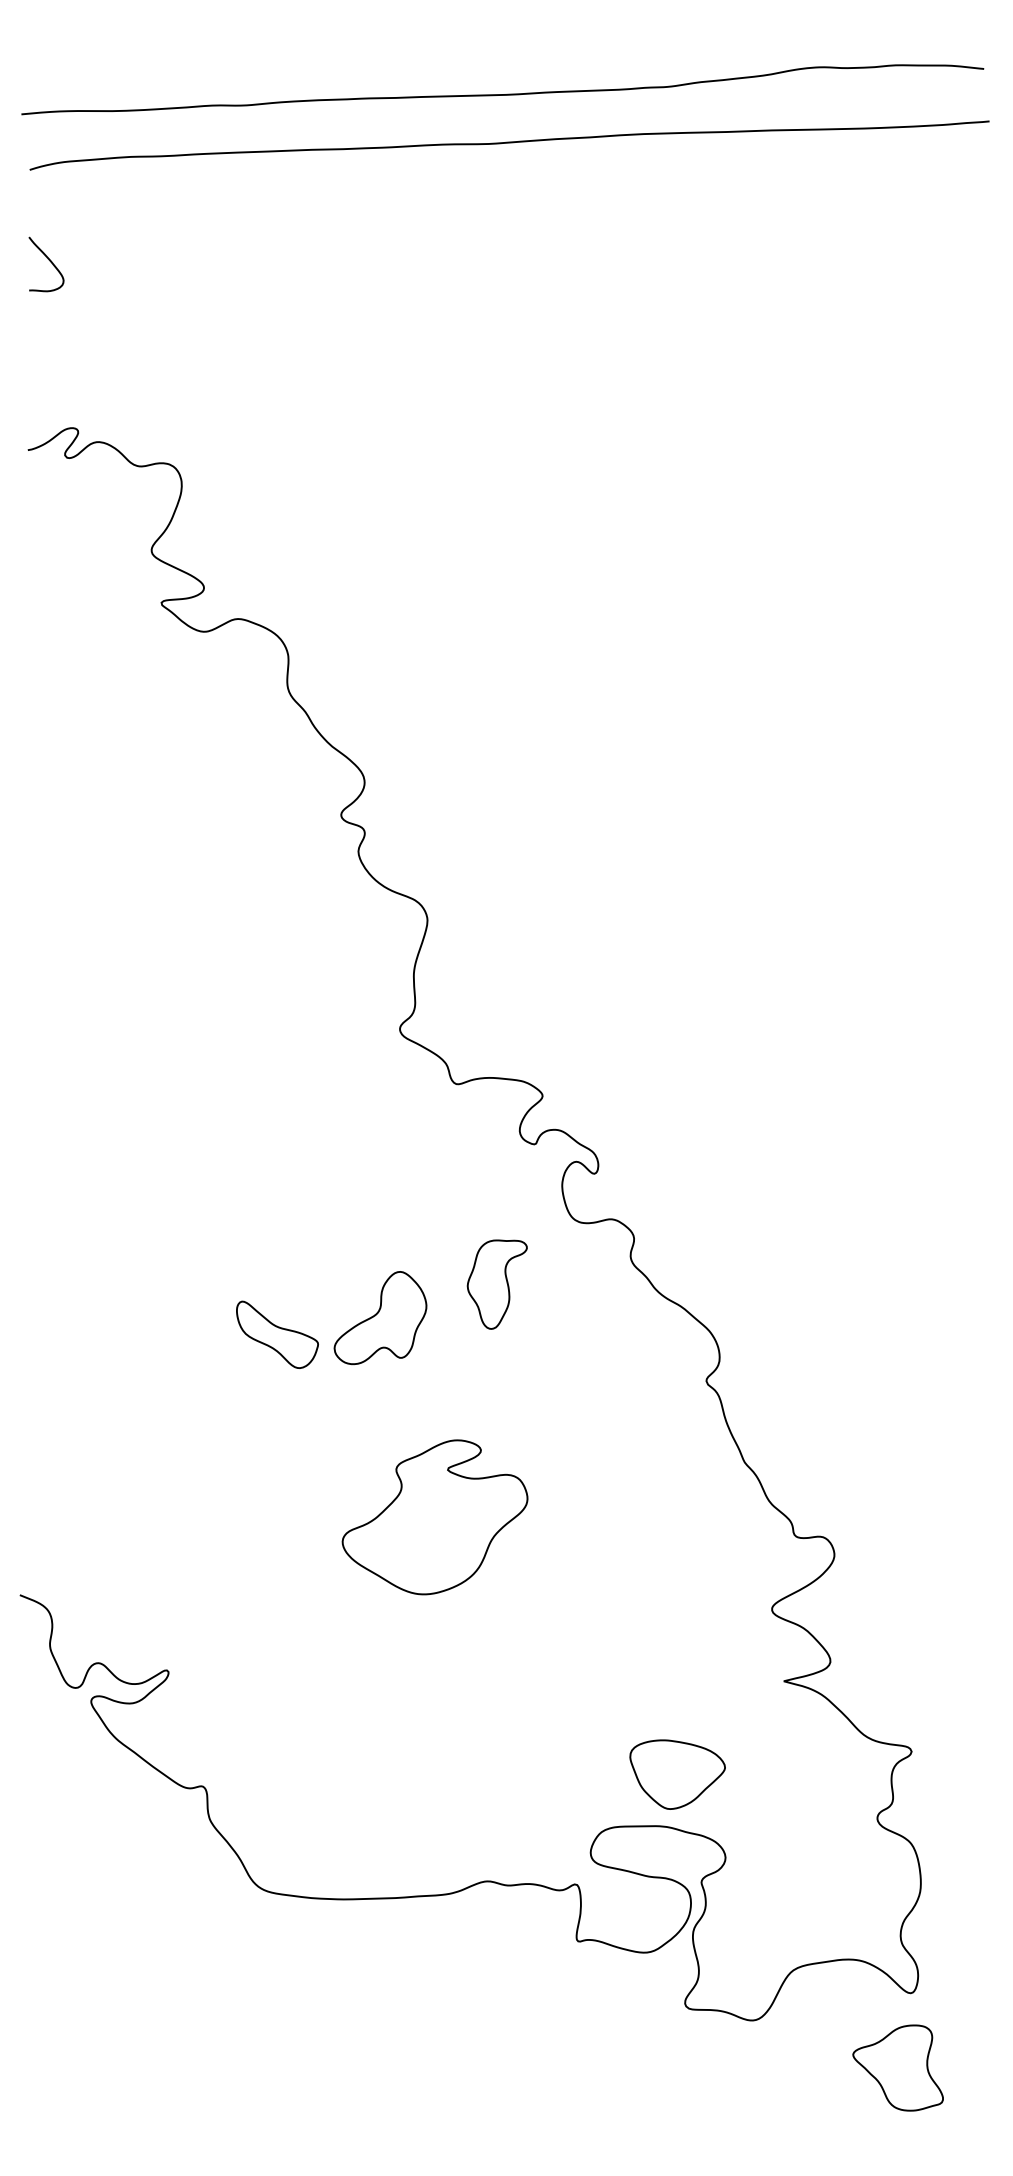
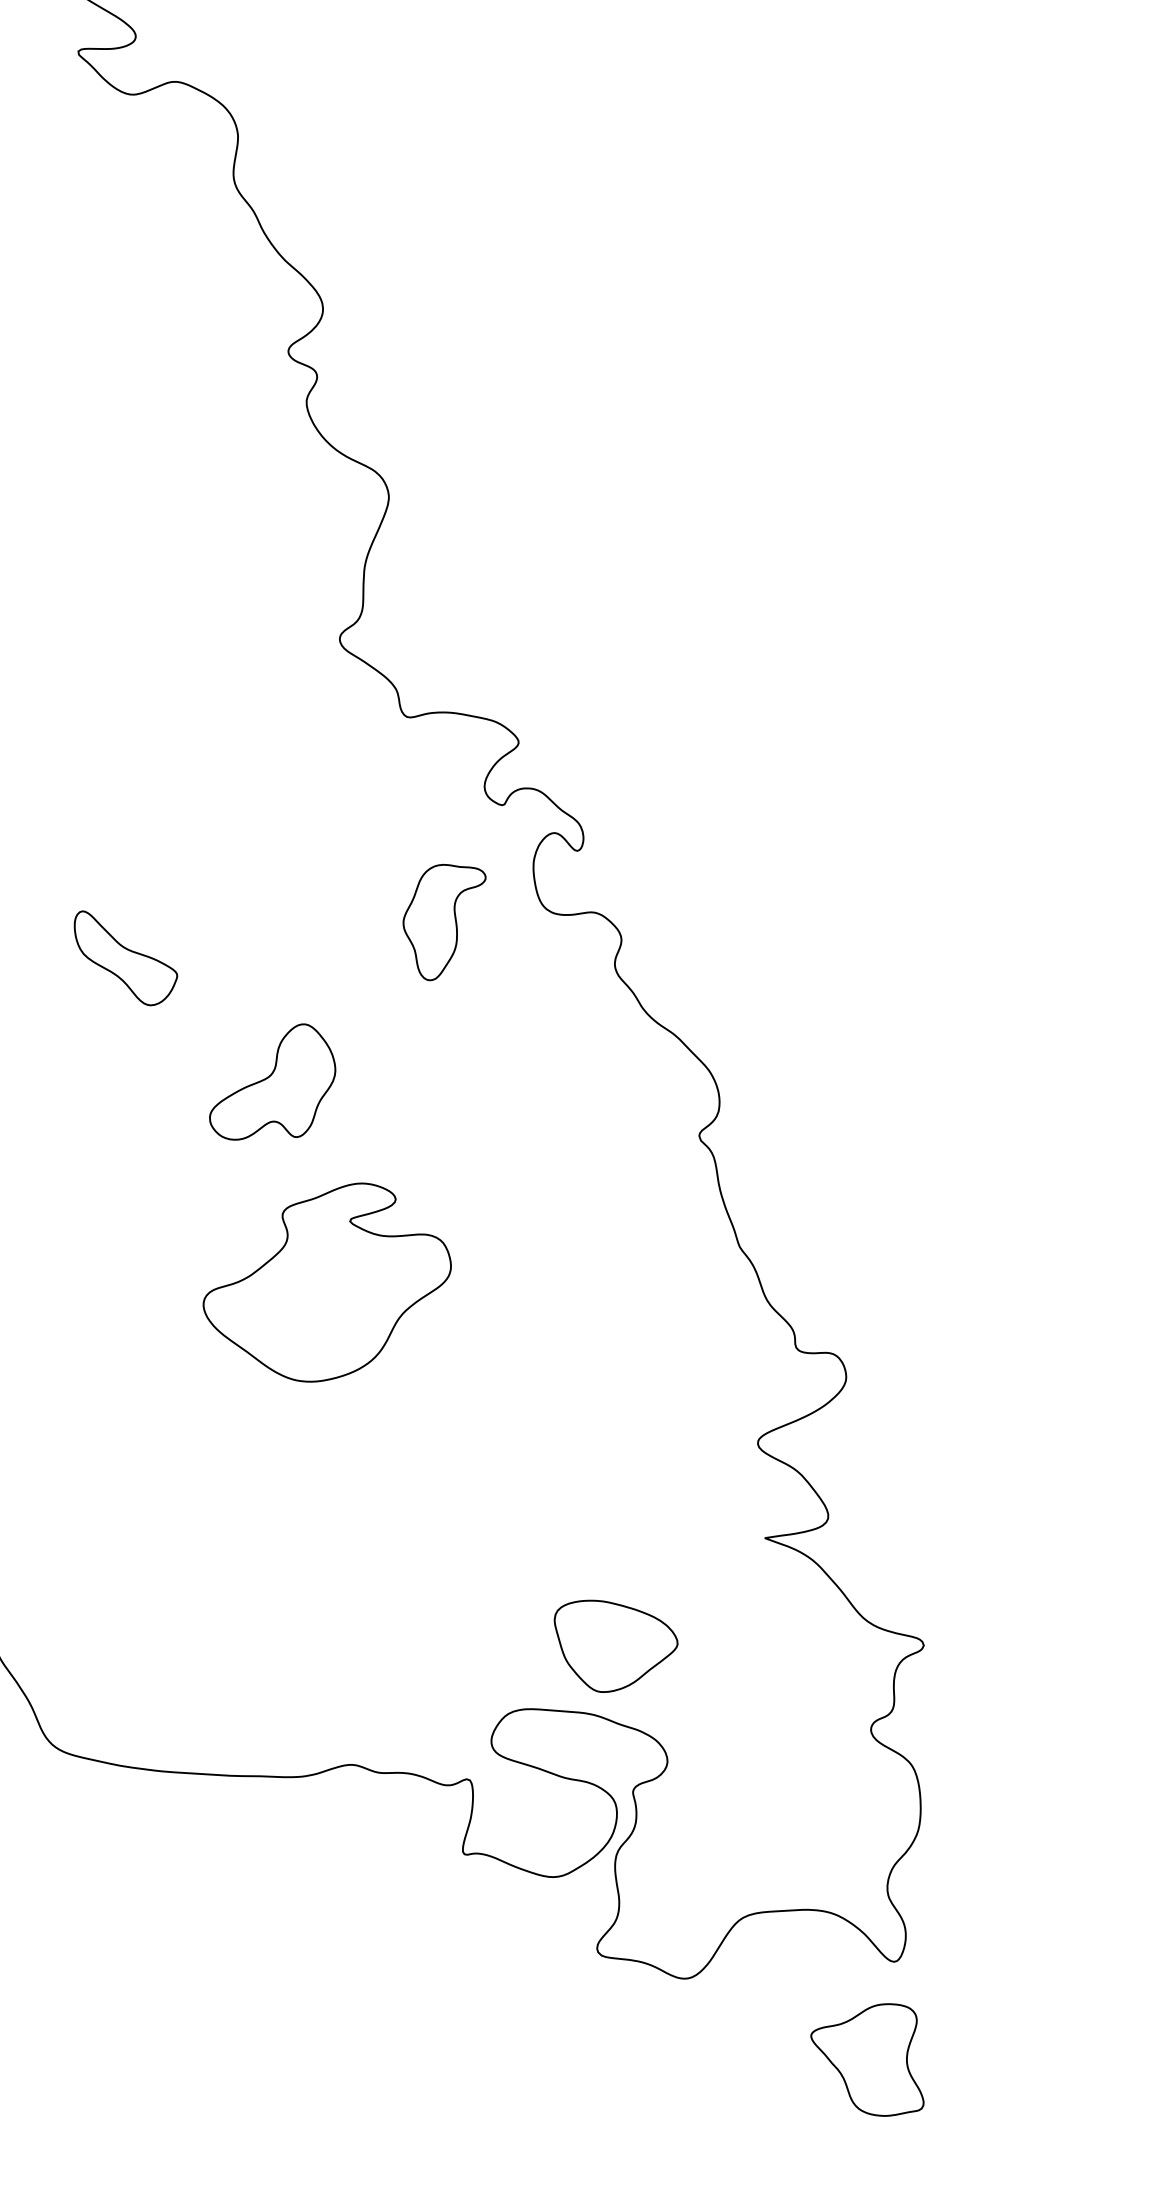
part: (496, 1284) -> (441, 922), moved
part: (380, 1318) -> (273, 1083), moved
part: (277, 1334) -> (125, 958), moved

